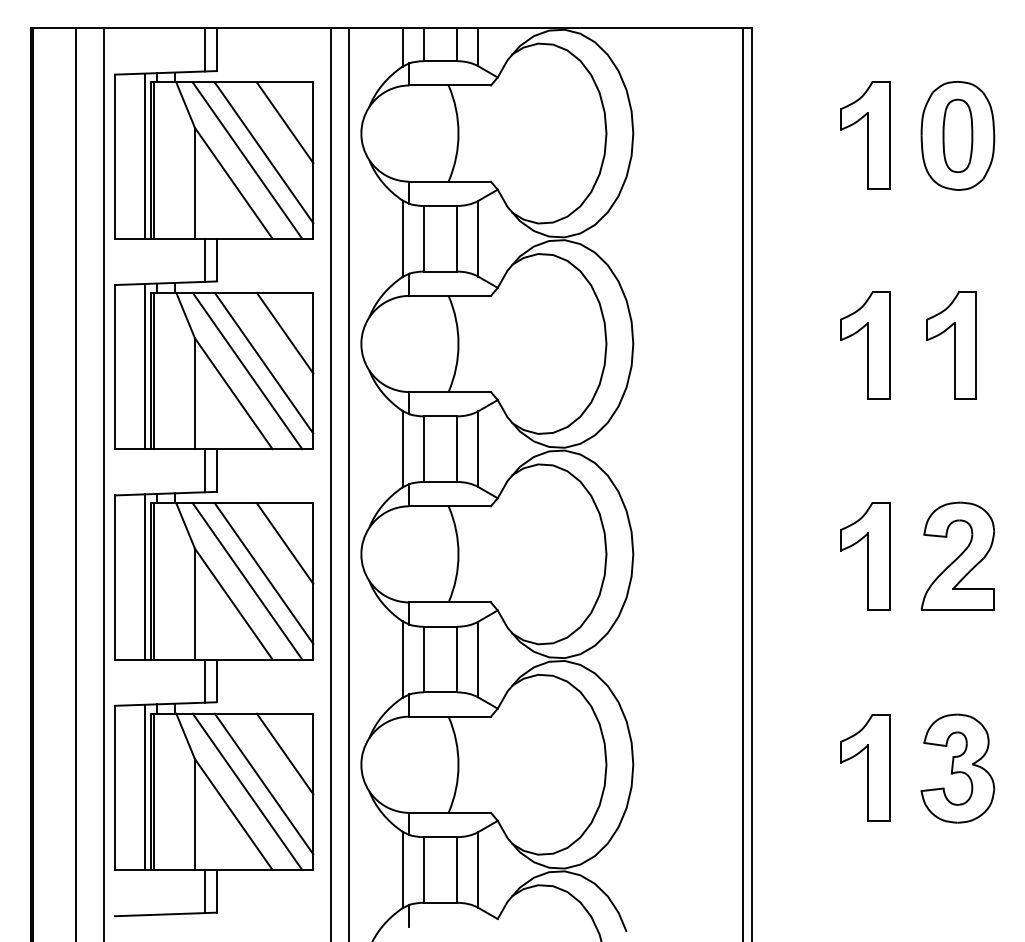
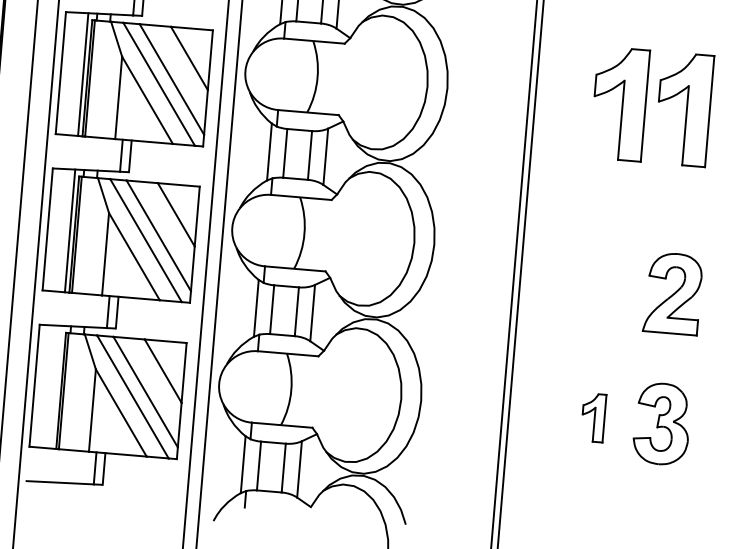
part: (865, 345) -> (619, 103), size x1.4
part: (951, 345) -> (683, 109), size x1.4
part: (957, 555) -> (672, 293), moved
part: (865, 556) -> (606, 260), removed
part: (865, 767) -> (593, 417), size x0.6
line: (144, 786) -> (56, 386), removed

